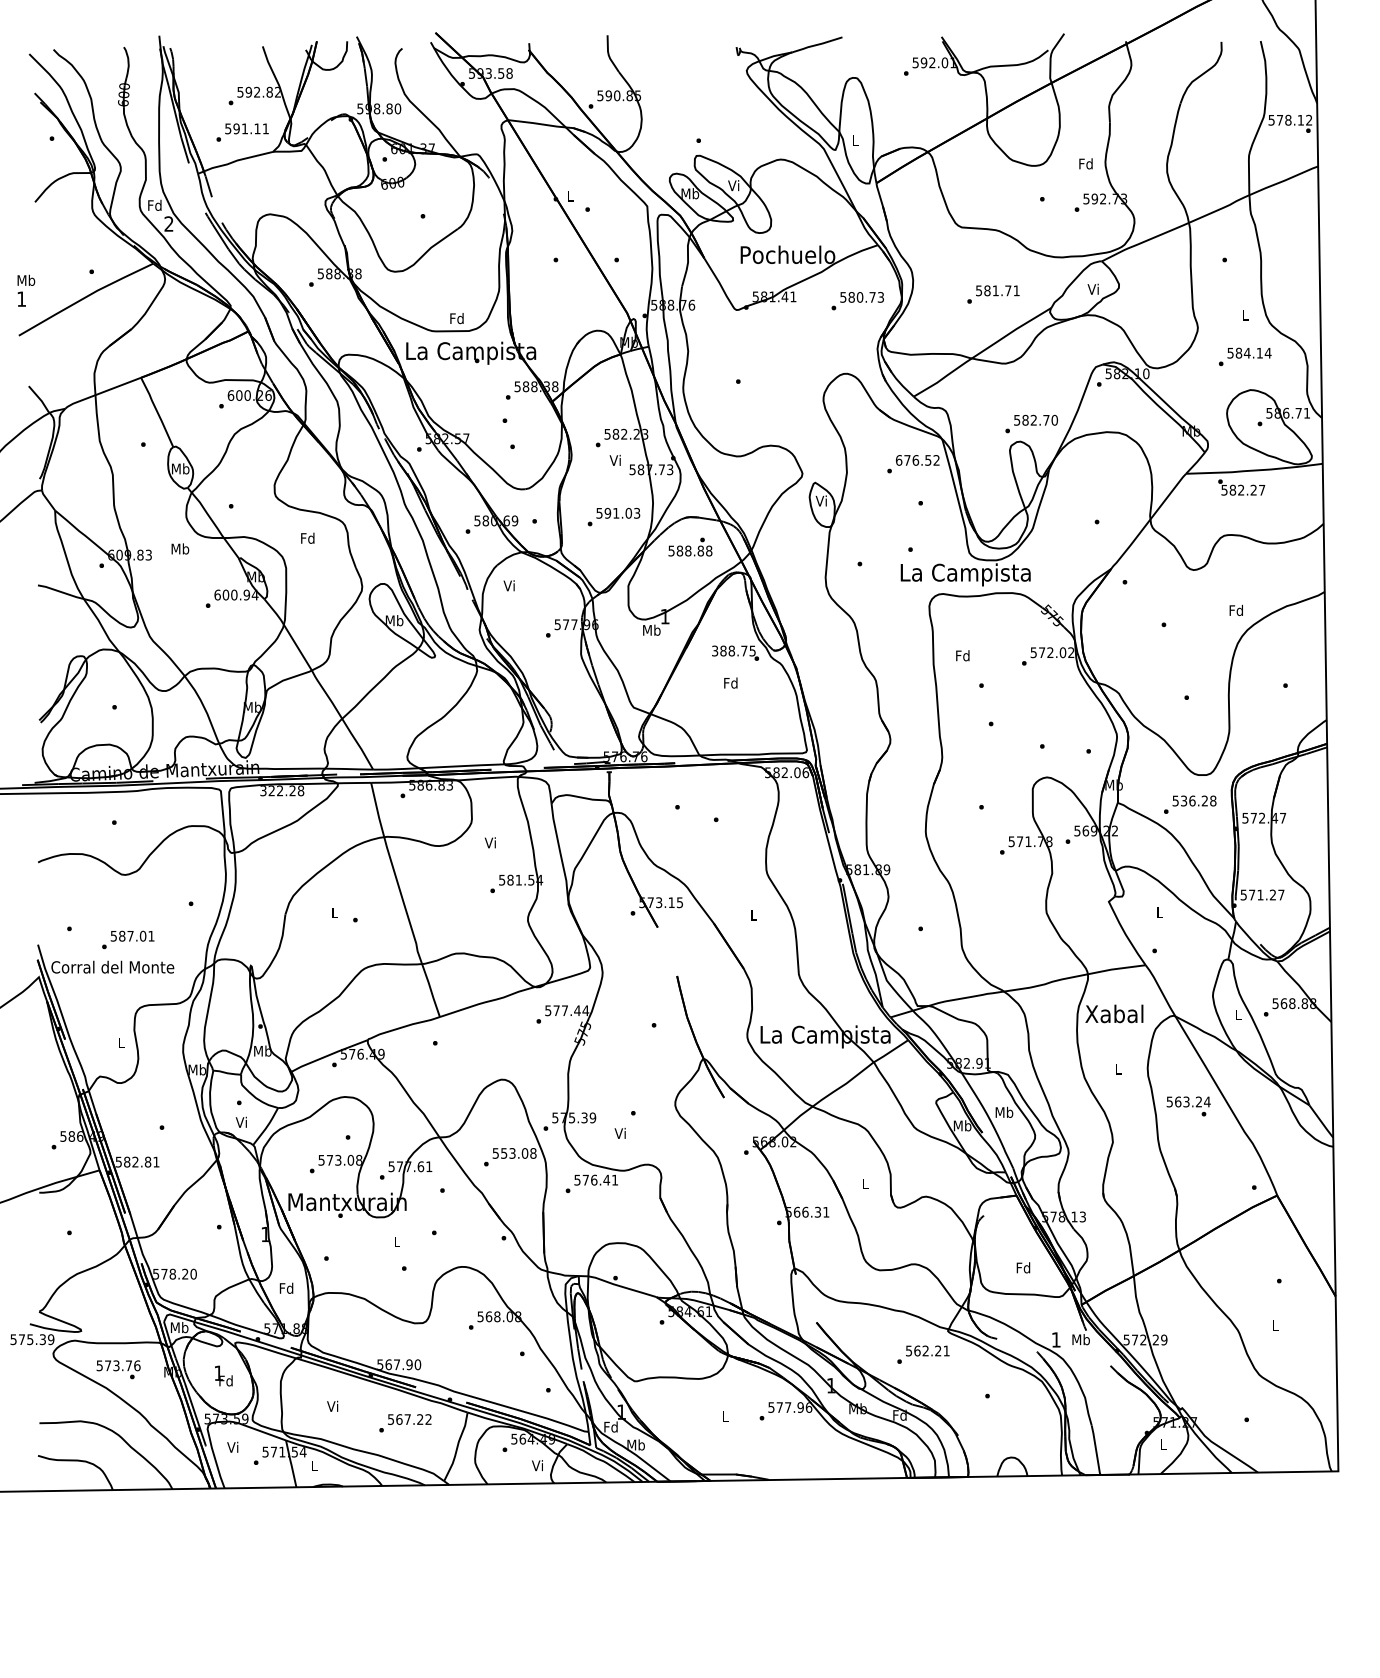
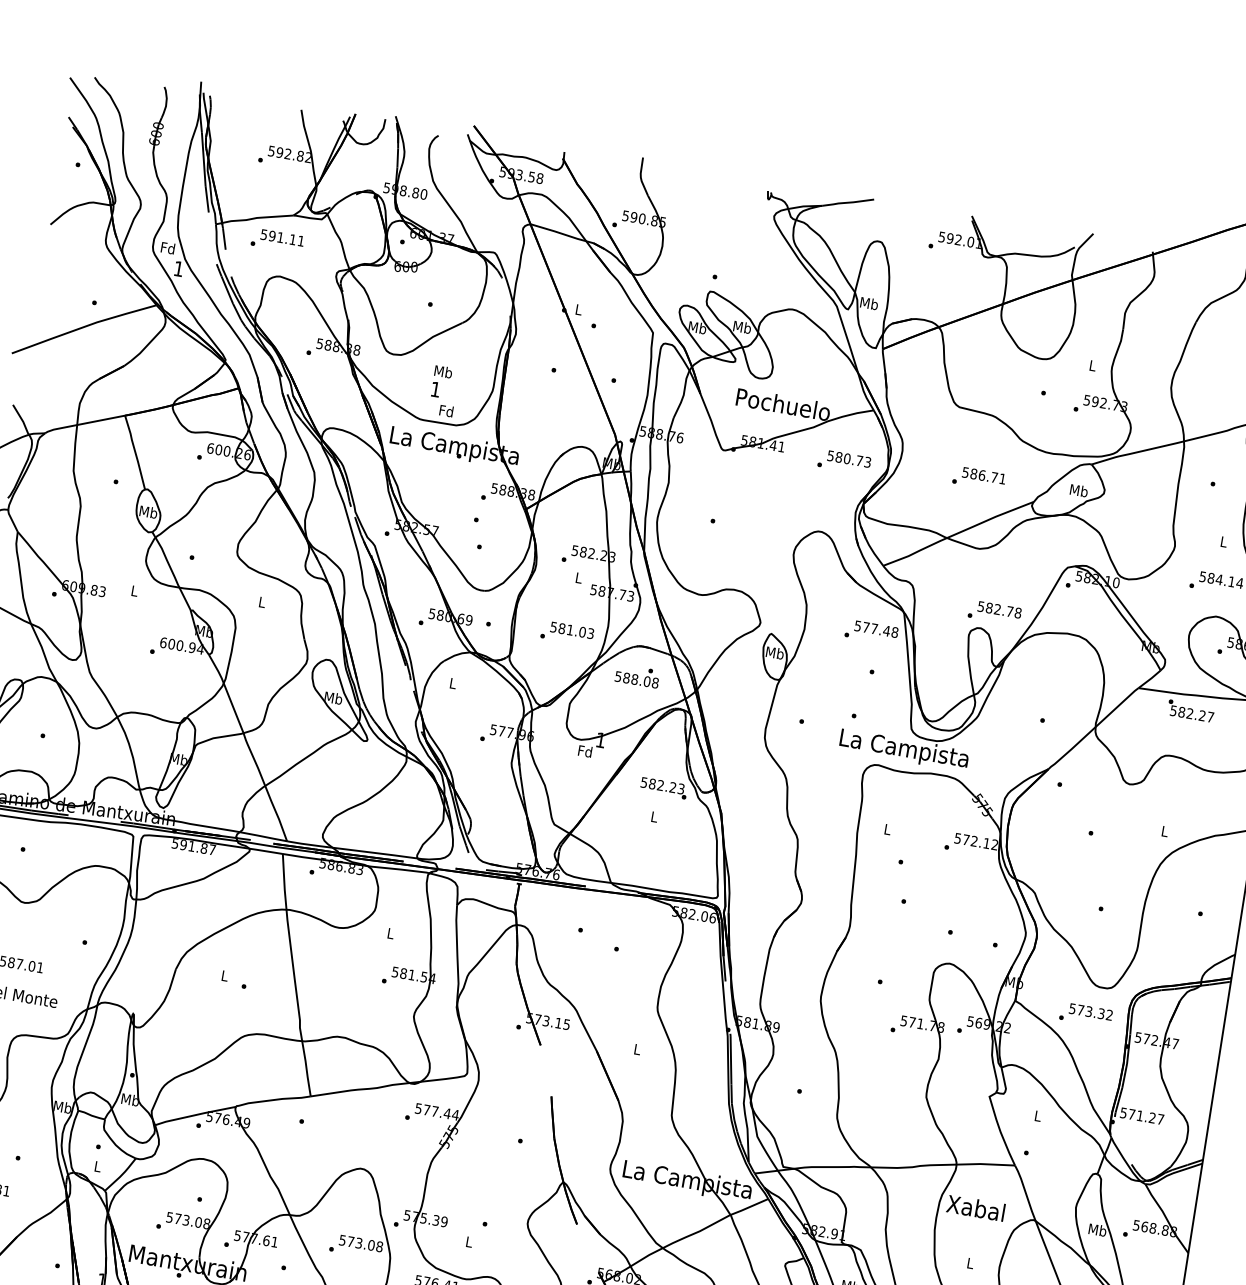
text: (242, 132) -> (277, 240), moved
text: (855, 140) -> (869, 303), L -> Mb
text: (1085, 163) -> (1092, 365), Fd -> L
text: (734, 185) -> (742, 327), Vi -> Mb
text: (168, 223) -> (178, 268), 2 -> 1
text: (1093, 288) -> (1078, 489), Vi -> Mb
text: (26, 290) -> (441, 381), moved
text: (995, 290) -> (981, 475), 581.71 -> 586.71
text: (1054, 420) -> (1017, 613), 582.70 -> 582.78
text: (614, 459) -> (577, 576), Vi -> L
text: (917, 460) -> (876, 629), 676.52 -> 577.48
text: (821, 500) -> (774, 652), Vi -> Mb
text: (607, 513) -> (561, 628), 591.03 -> 581.03
text: (307, 537) -> (261, 601), Fd -> L
text: (180, 548) -> (134, 590), Mb -> L
text: (700, 550) -> (646, 681), 588.88 -> 588.08
text: (508, 585) -> (451, 682), Vi -> L
text: (1235, 610) -> (1163, 831), Fd -> L
text: (651, 629) -> (585, 750), Mb -> Fd
text: (733, 650) -> (662, 785), 388.75 -> 582.23
text: (1062, 652) -> (986, 843), 572.02 -> 572.12
text: (962, 655) -> (887, 829), Fd -> L
text: (730, 682) -> (654, 816), Fd -> L
text: (282, 790) -> (194, 846), 322.28 -> 591.87
text: (1198, 800) -> (1095, 1012), 536.28 -> 573.32
text: (489, 842) -> (389, 932), Vi -> L
text: (1237, 1014) -> (1097, 1229), L -> Mb
text: (240, 1121) -> (96, 1165), Vi -> L
text: (619, 1132) -> (468, 1240), Vi -> L
text: (504, 1153) -> (351, 1241), 553.08 -> 573.08

